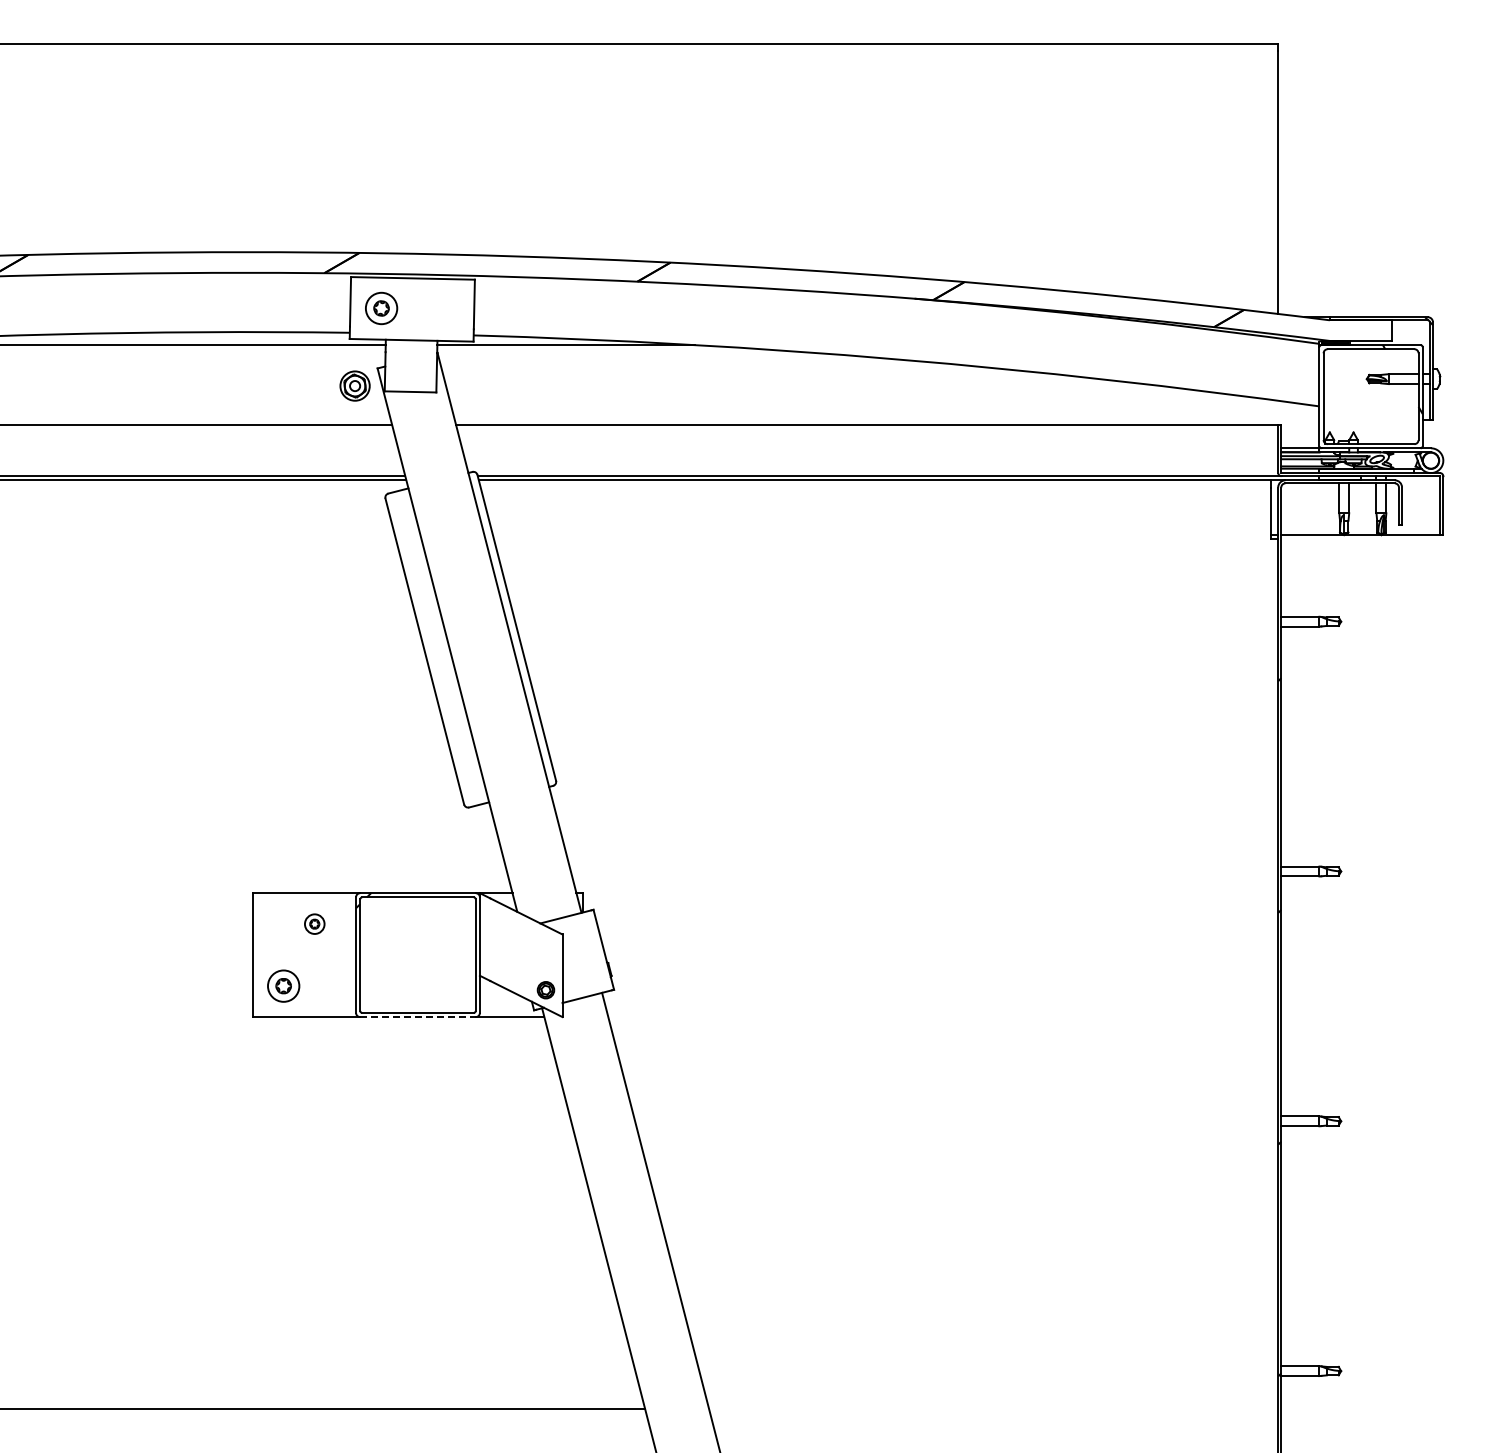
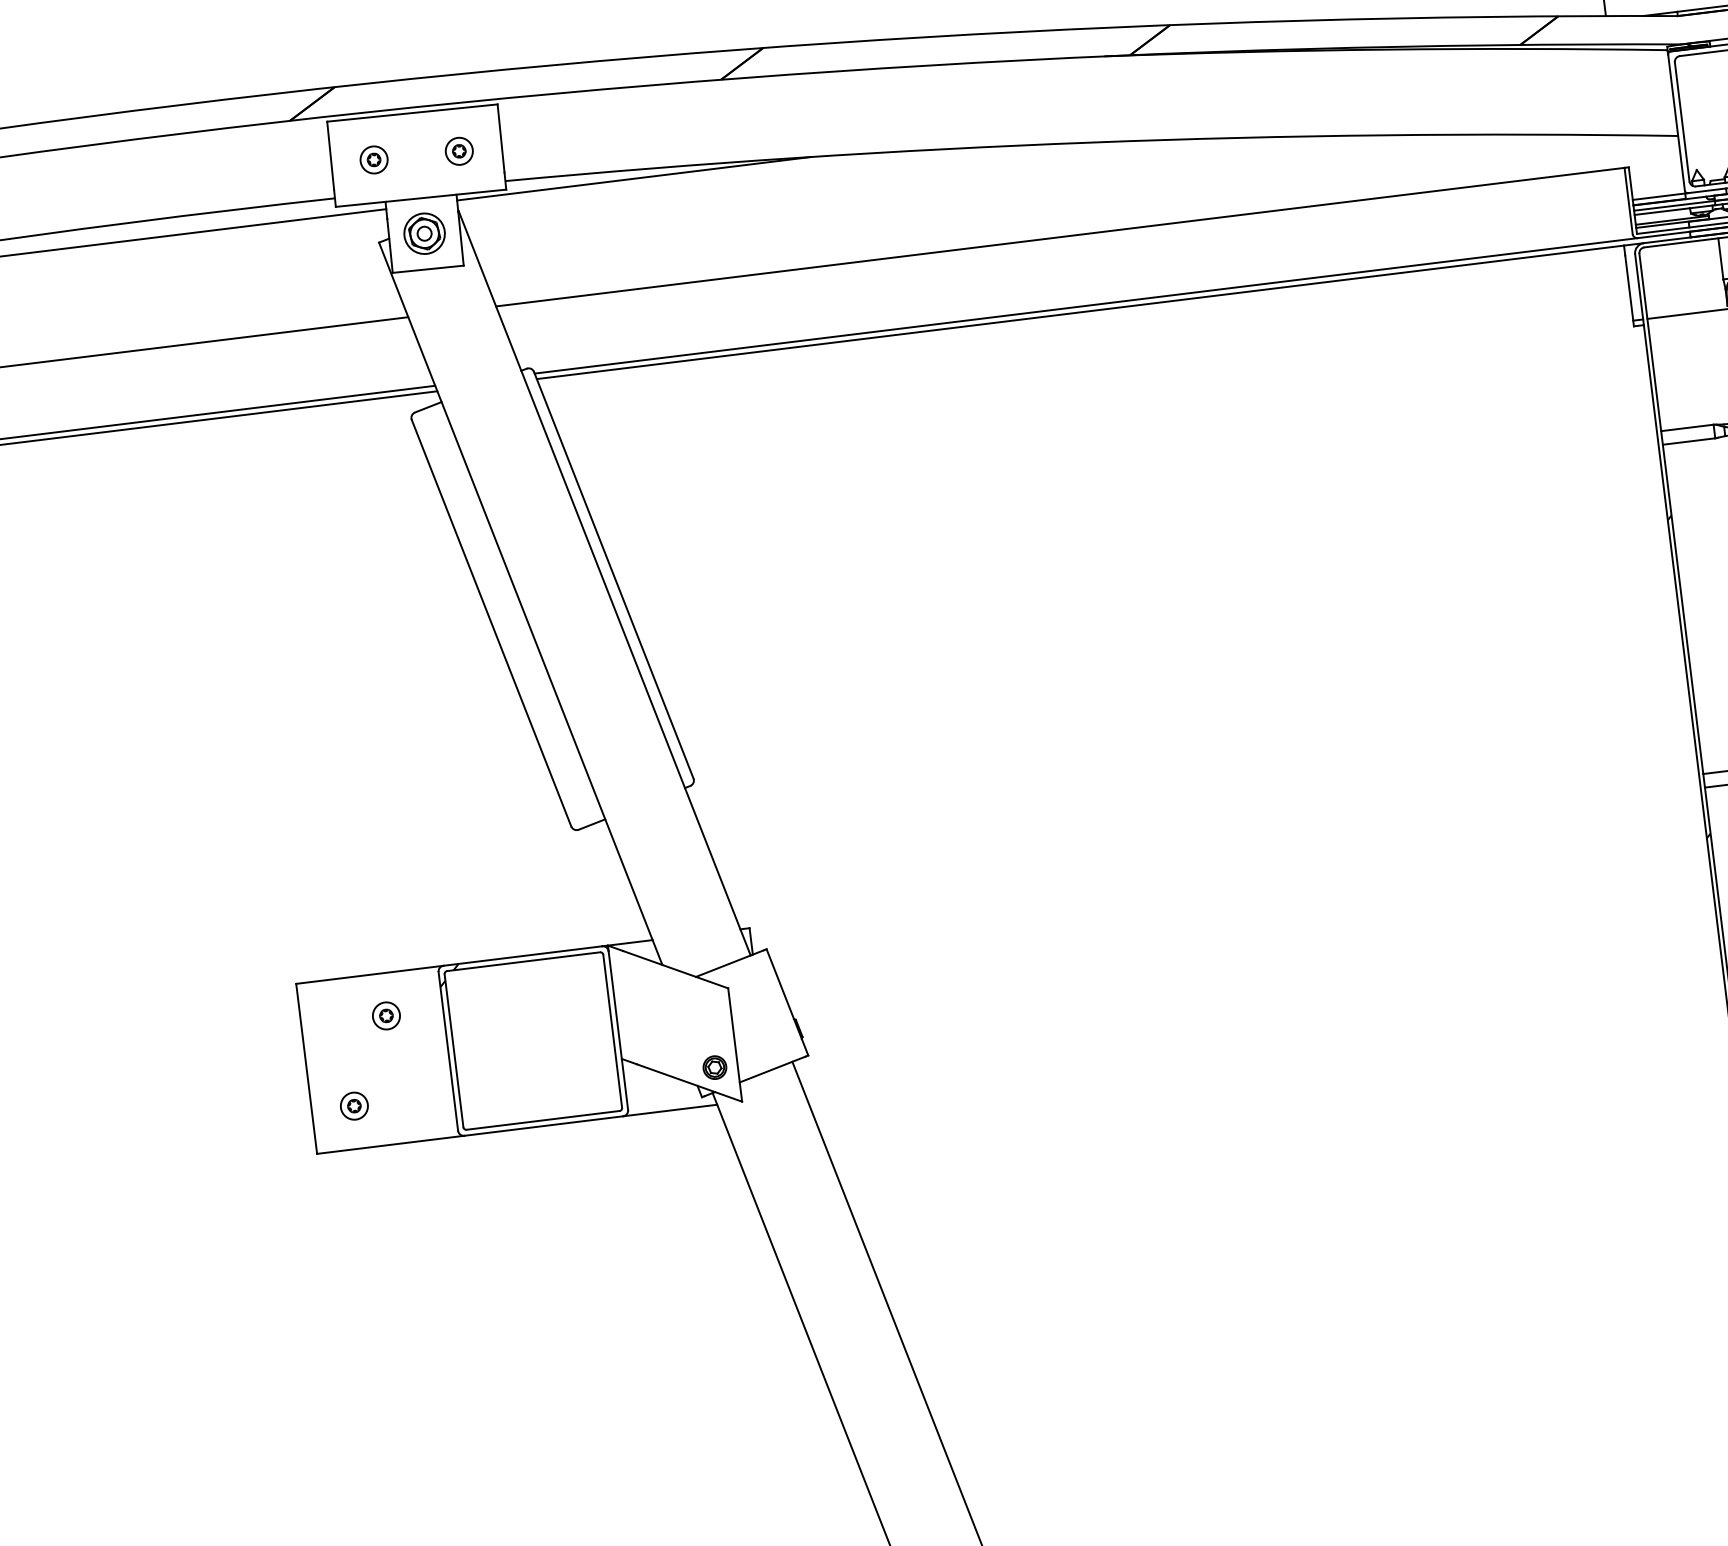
part: (380, 308) -> (372, 159), size x0.62
part: (442, 309) -> (458, 150), added
part: (354, 385) -> (423, 233), moved
part: (283, 985) -> (353, 1105), size x0.62
line: (418, 1017) -> (544, 1126), dashed -> solid

